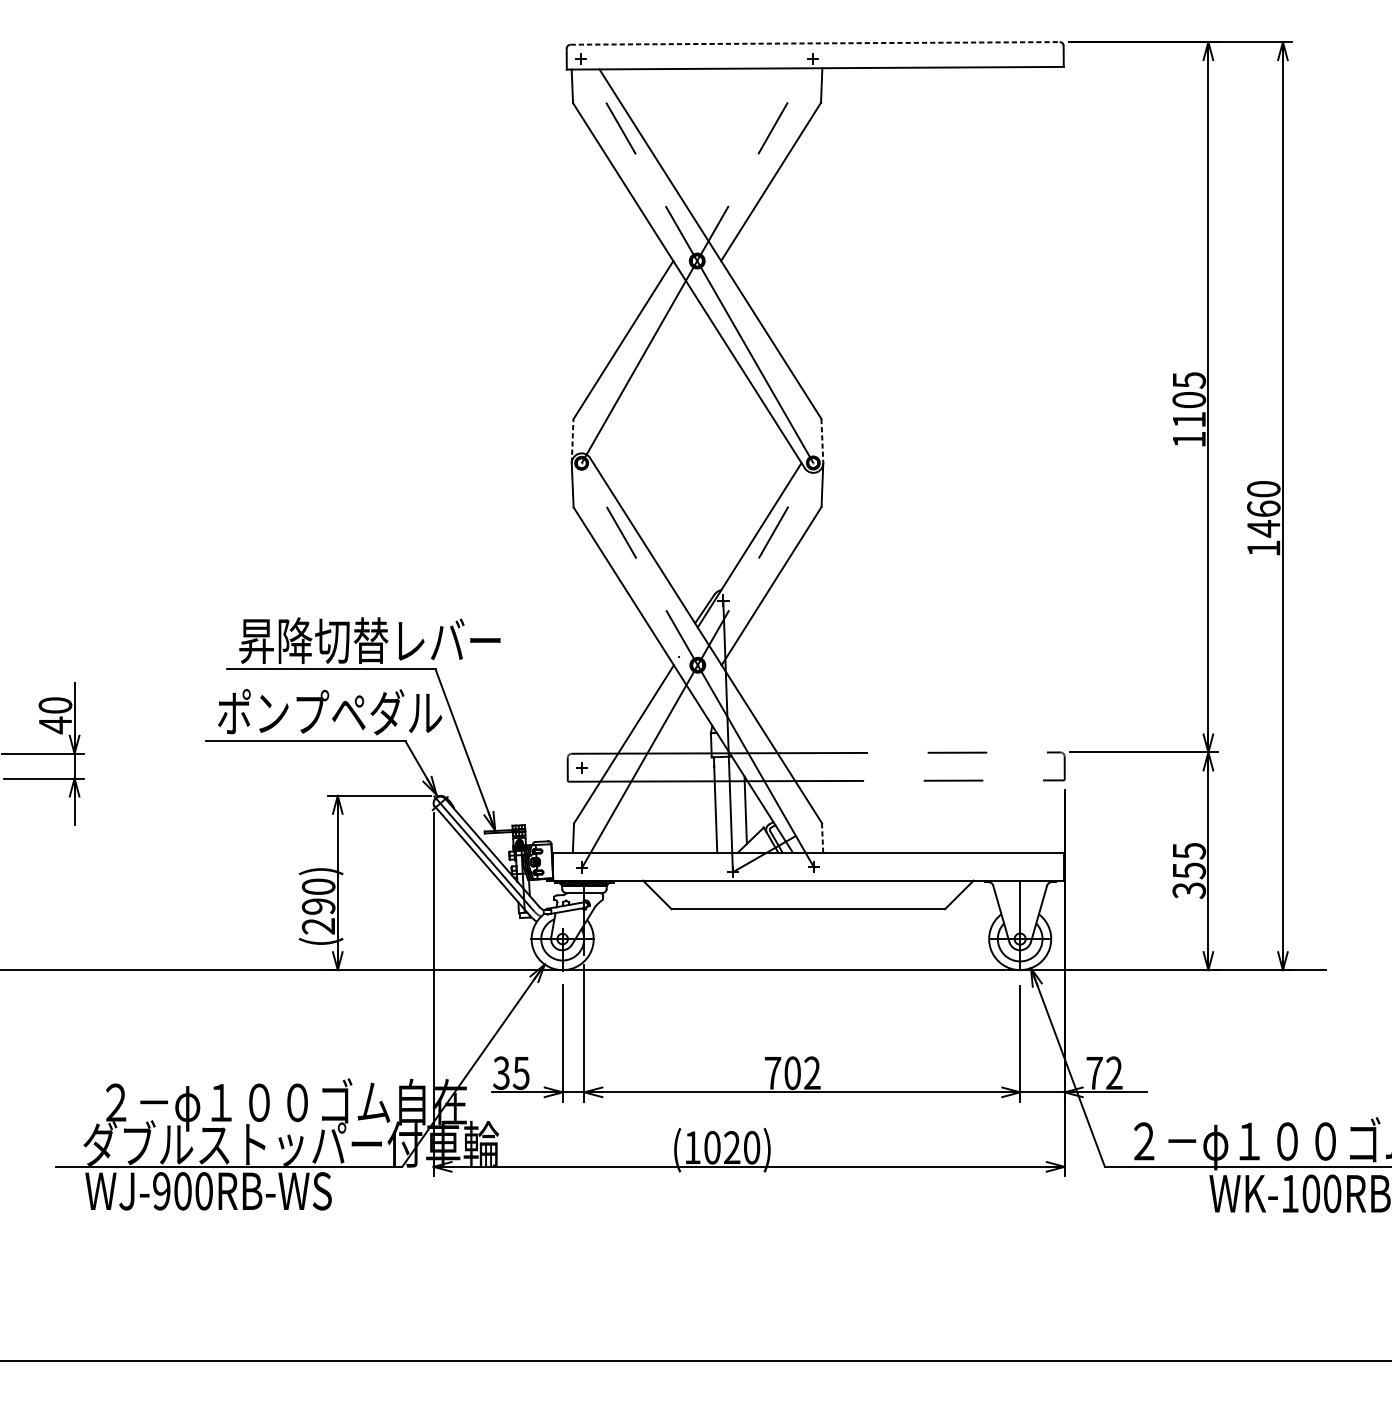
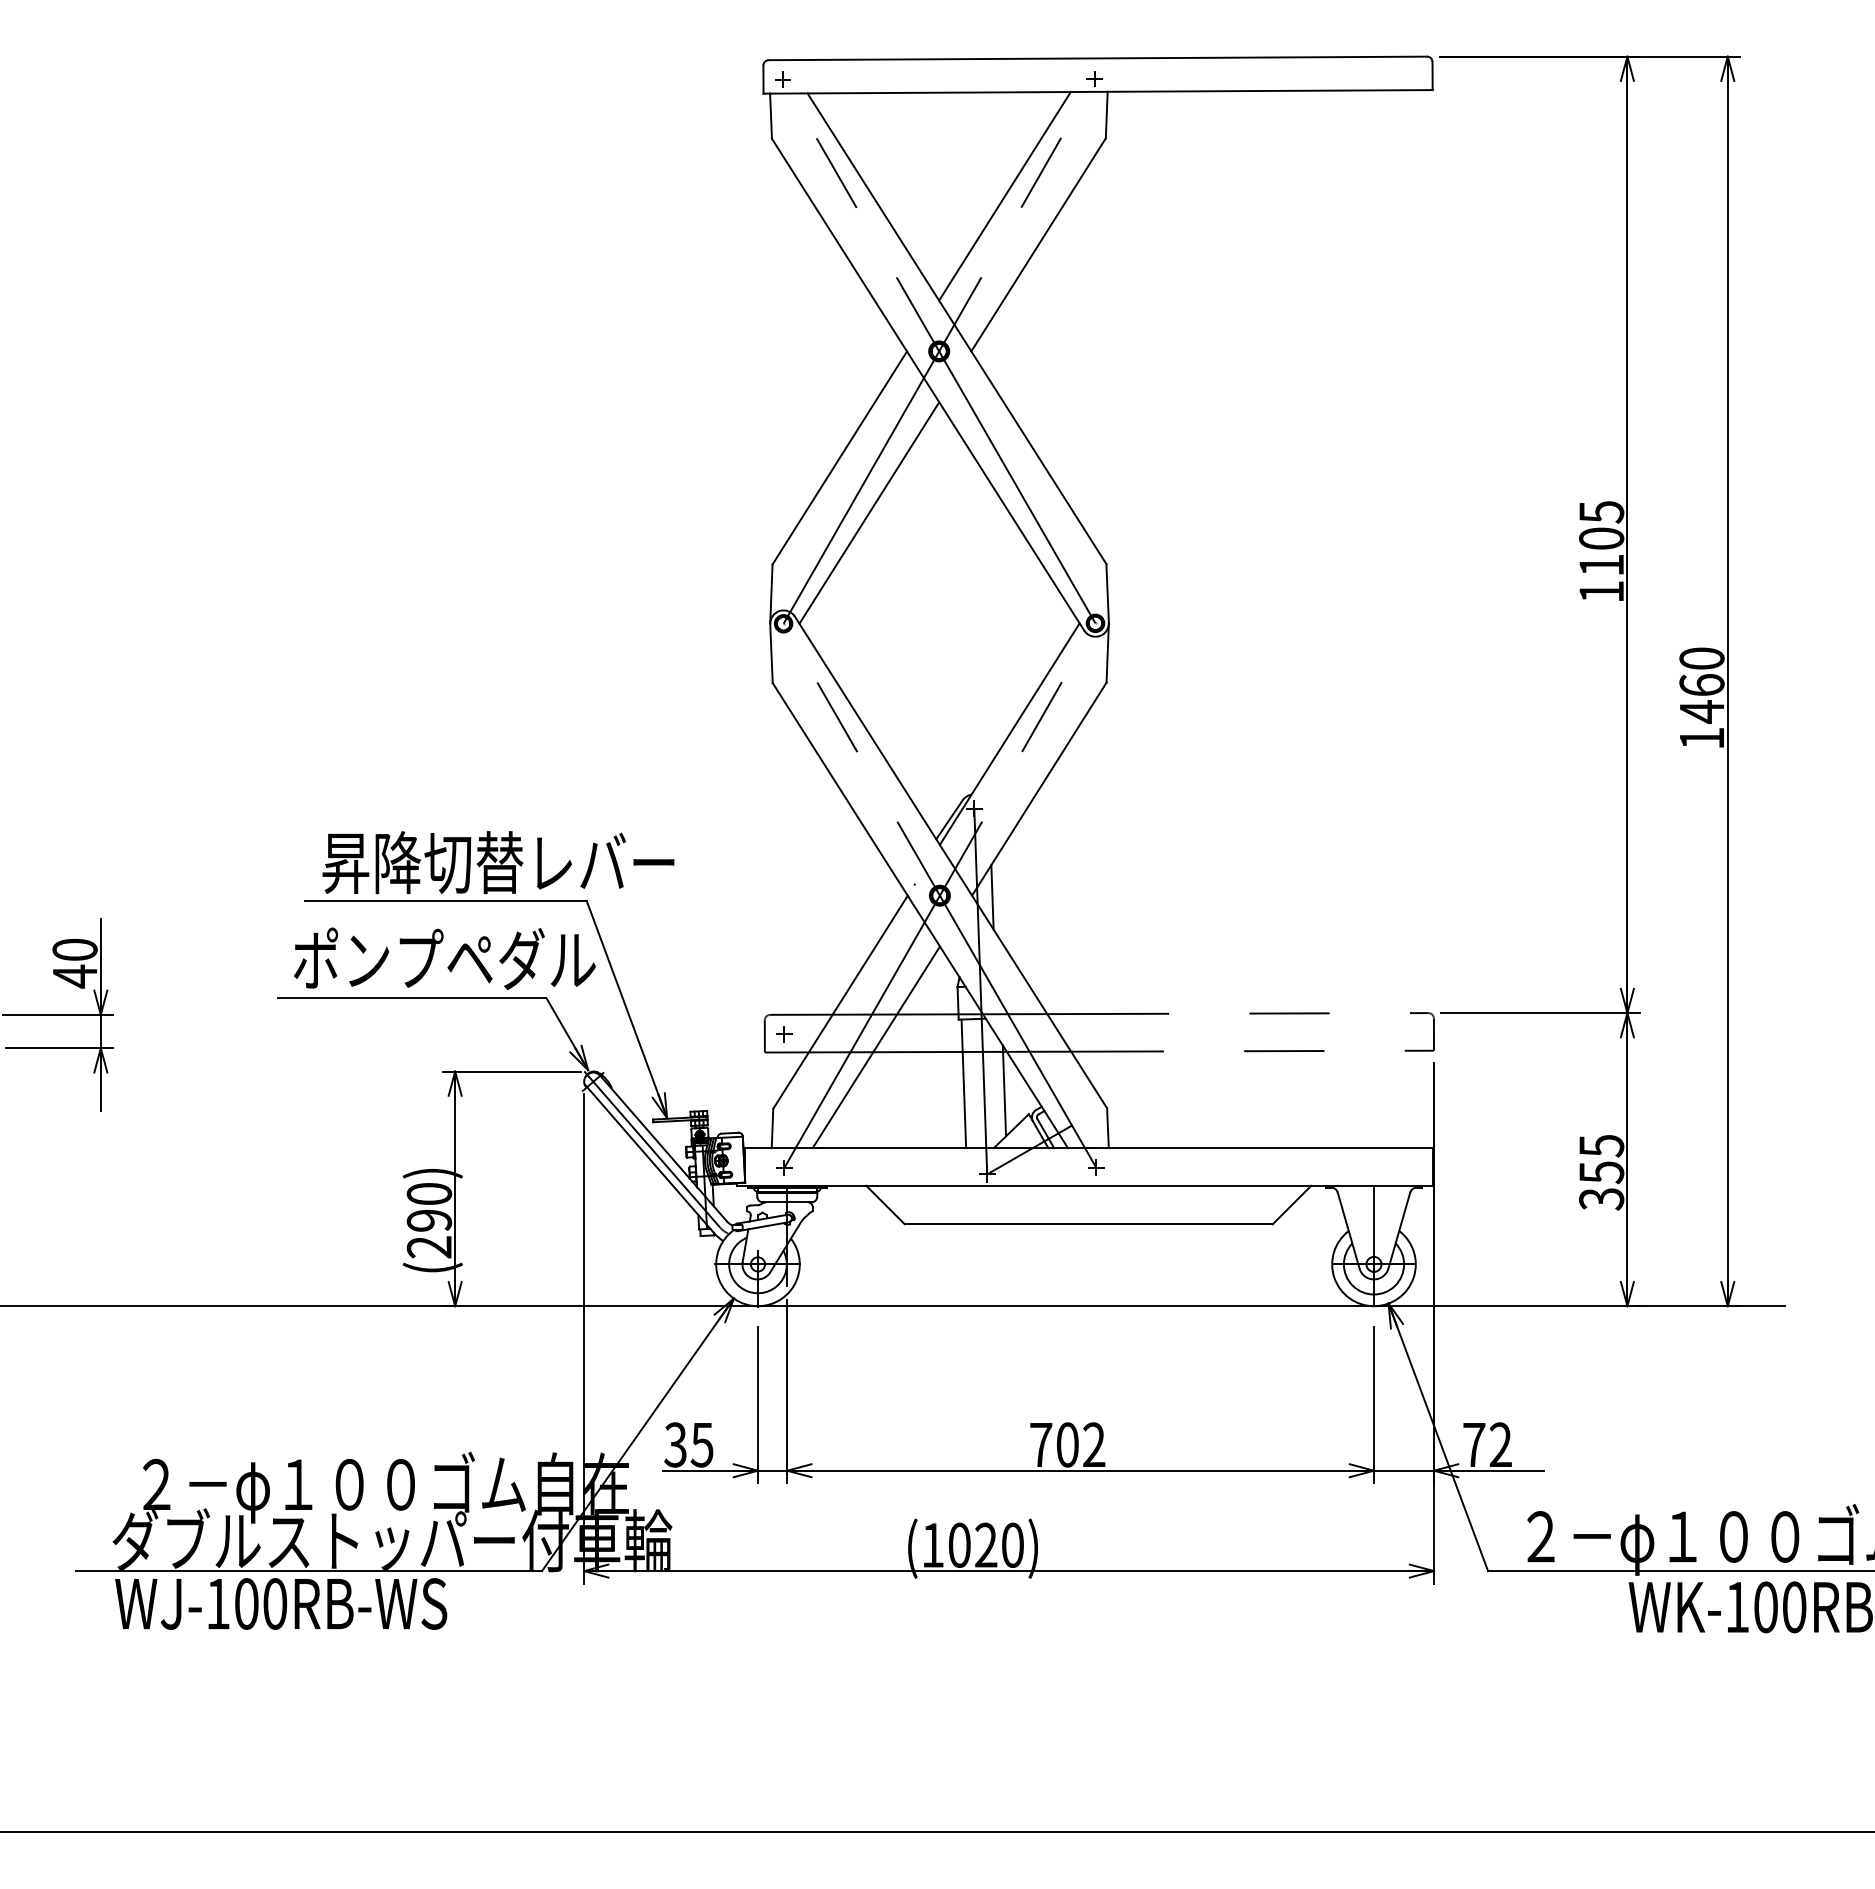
line: (815, 43) -> (1098, 58), dashed -> solid
line: (745, 145) -> (1004, 196), added
line: (645, 380) -> (869, 512), added
line: (572, 440) -> (771, 593), dashed -> solid
line: (822, 440) -> (1107, 593), dashed -> solid
line: (736, 666) -> (992, 897), added
line: (649, 777) -> (875, 1047), added
line: (822, 838) -> (1107, 1128), dashed -> solid
text: (161, 1190) -> (217, 1603), WJ-900RB-WS -> WJ-100RB-WS

